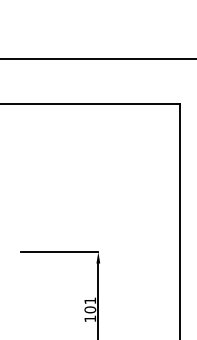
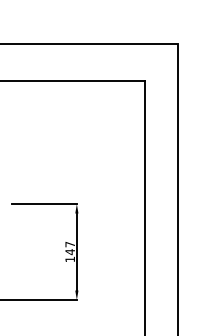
text: (89, 305) -> (69, 248), 101 -> 147

